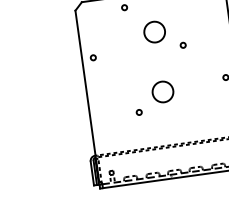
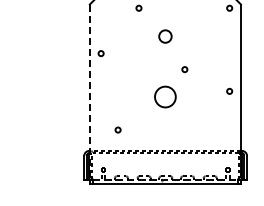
circle: (154, 32) -> (165, 36), size x0.6
circle: (182, 45) -> (184, 69), moved
line: (86, 95) -> (89, 90), solid -> dashed
circle: (138, 111) -> (117, 129), moved

